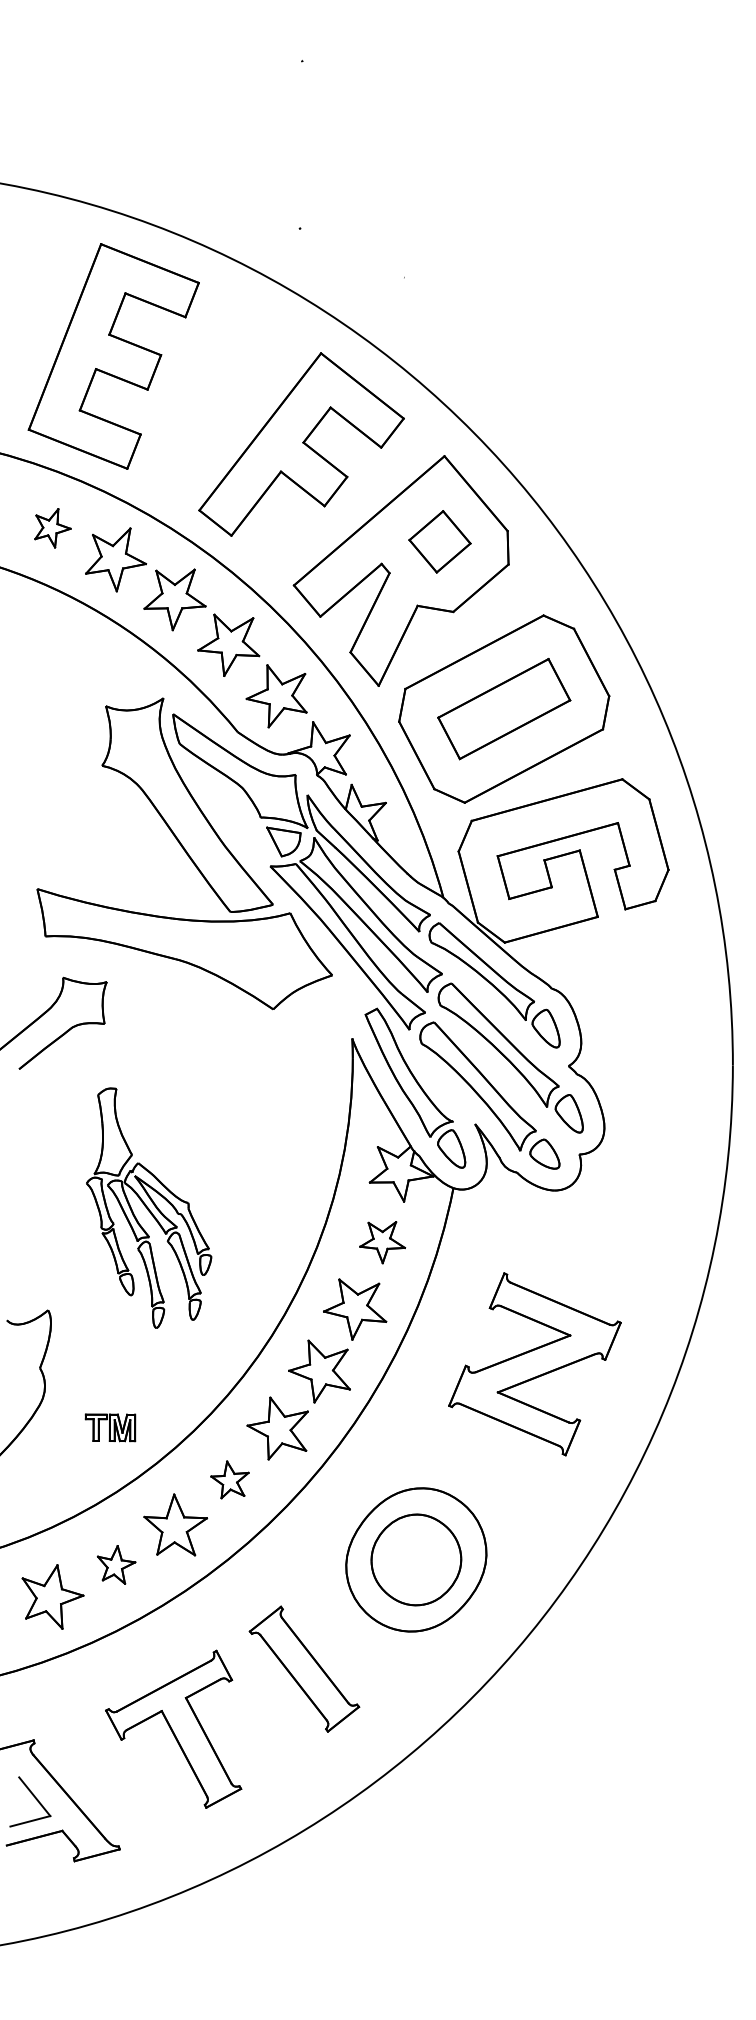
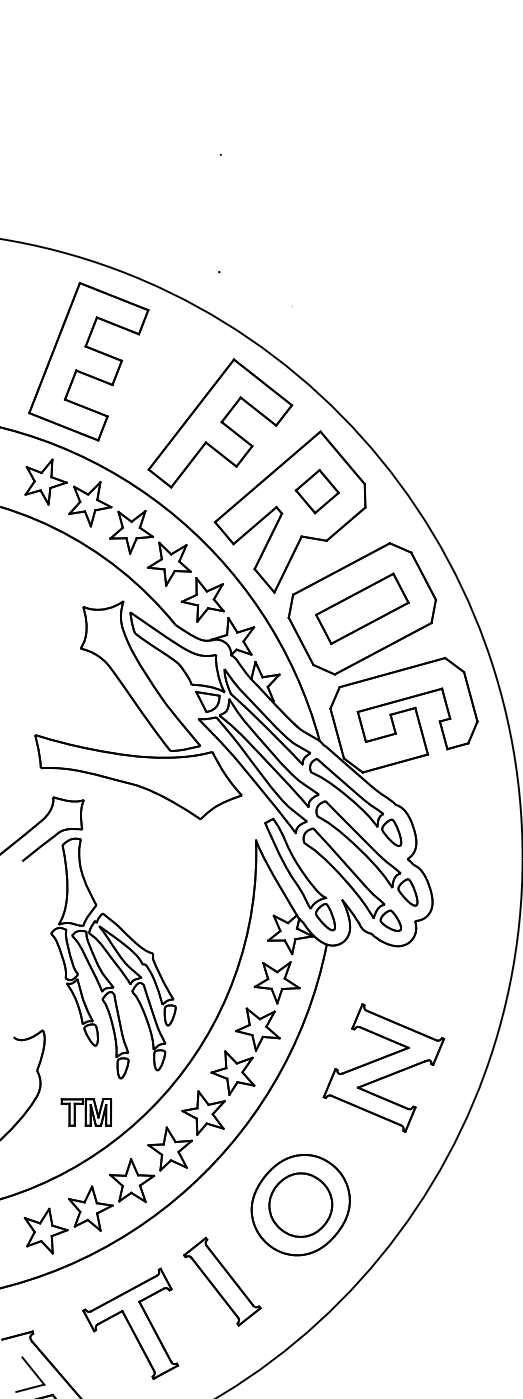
part: (52, 528) -> (45, 482), size x1.67
part: (148, 1208) -> (113, 958), size x1.43
part: (382, 1242) -> (277, 982), size x1.43
part: (110, 1427) -> (86, 1112), size x1.43
part: (229, 1479) -> (169, 1148), size x1.67
part: (116, 1564) -> (90, 1208), size x1.67

